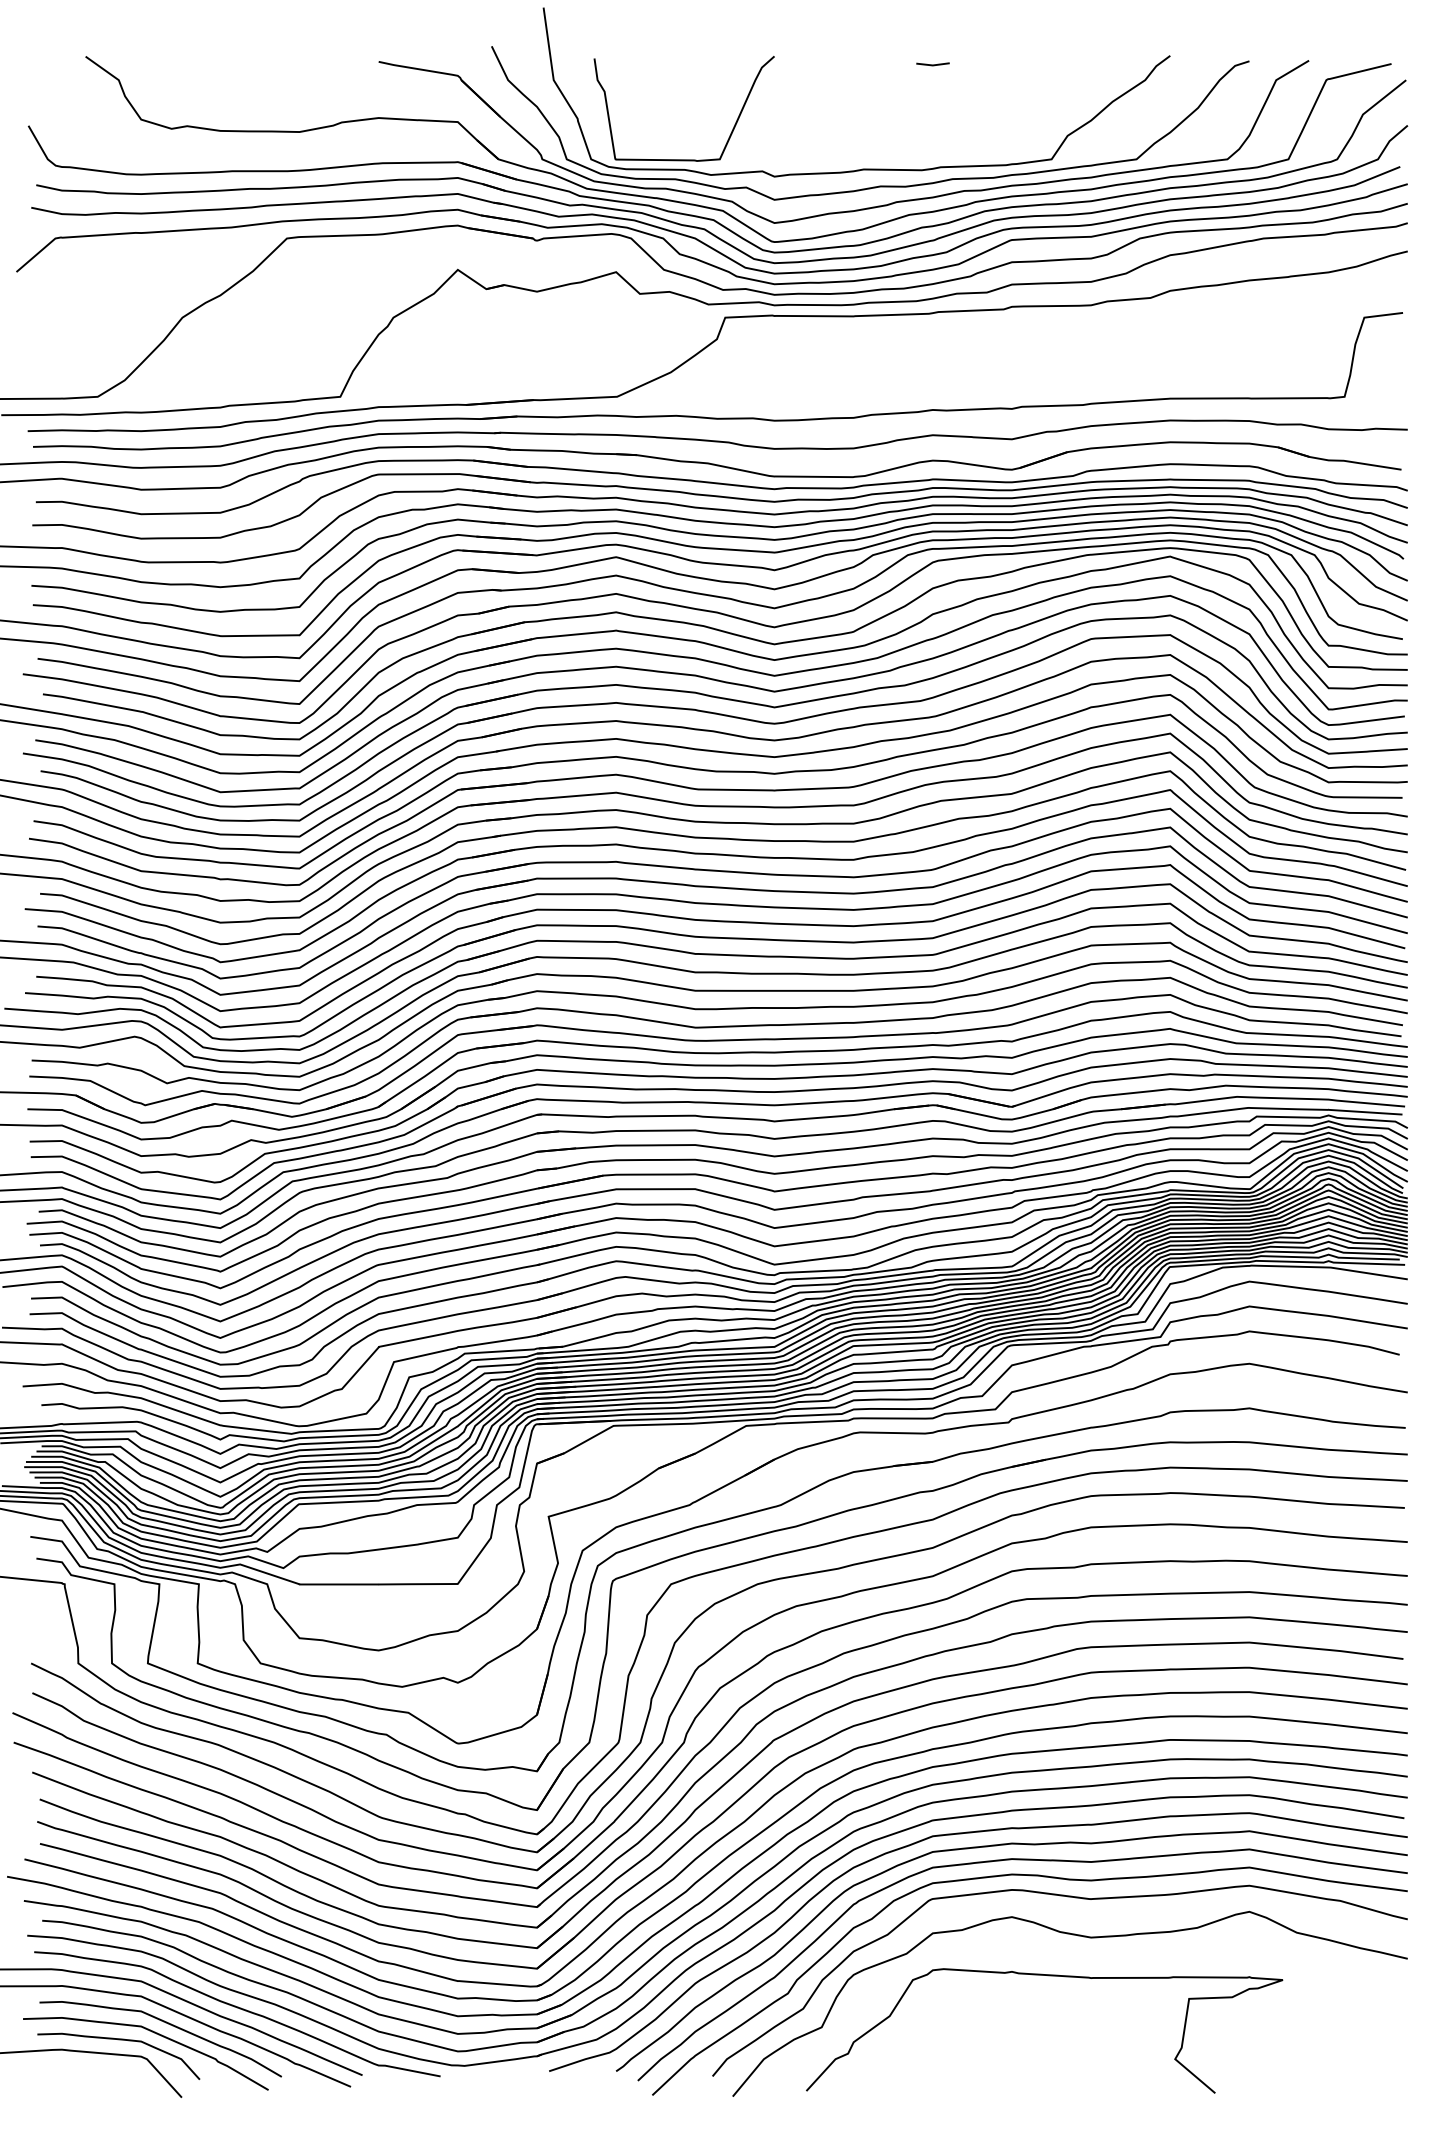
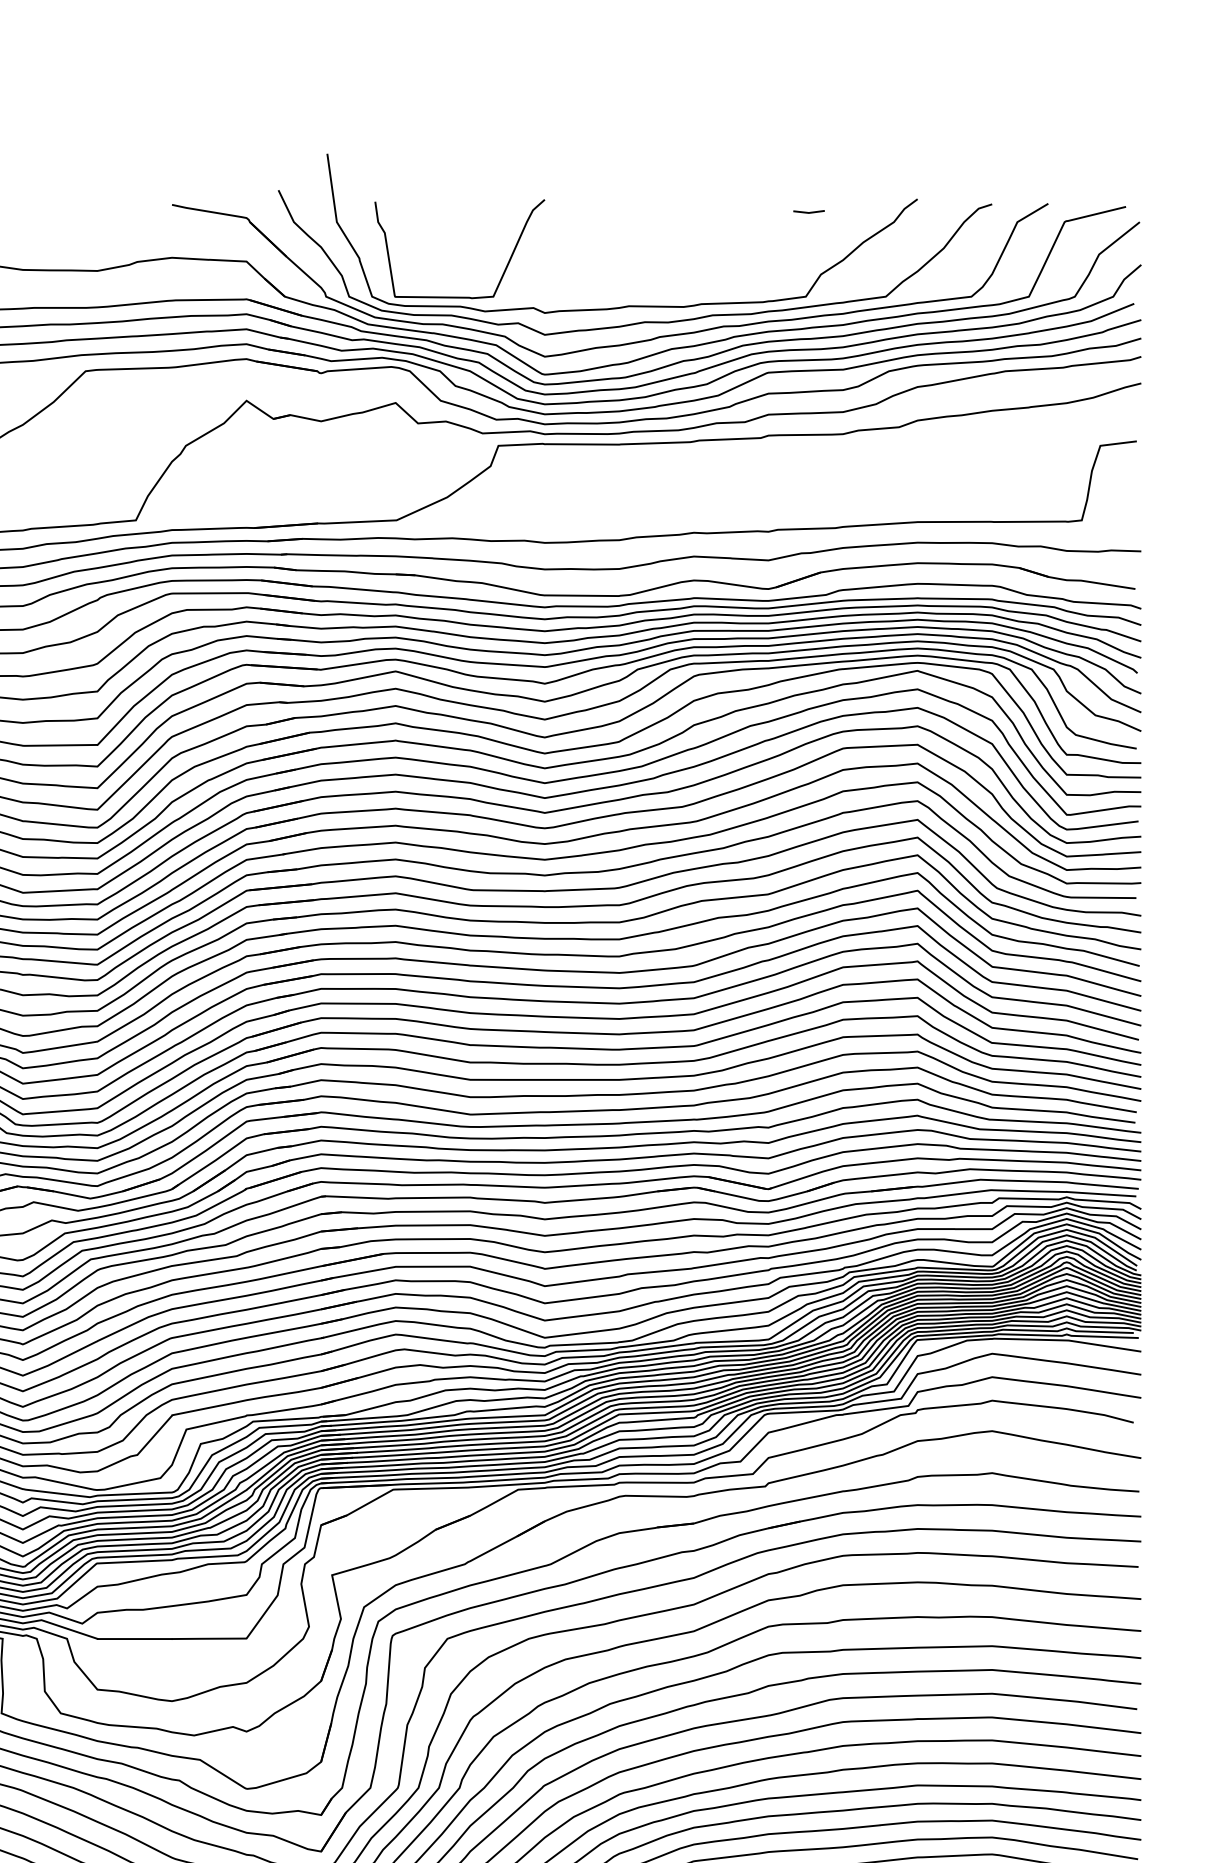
line: (932, 64) -> (808, 212), moved

